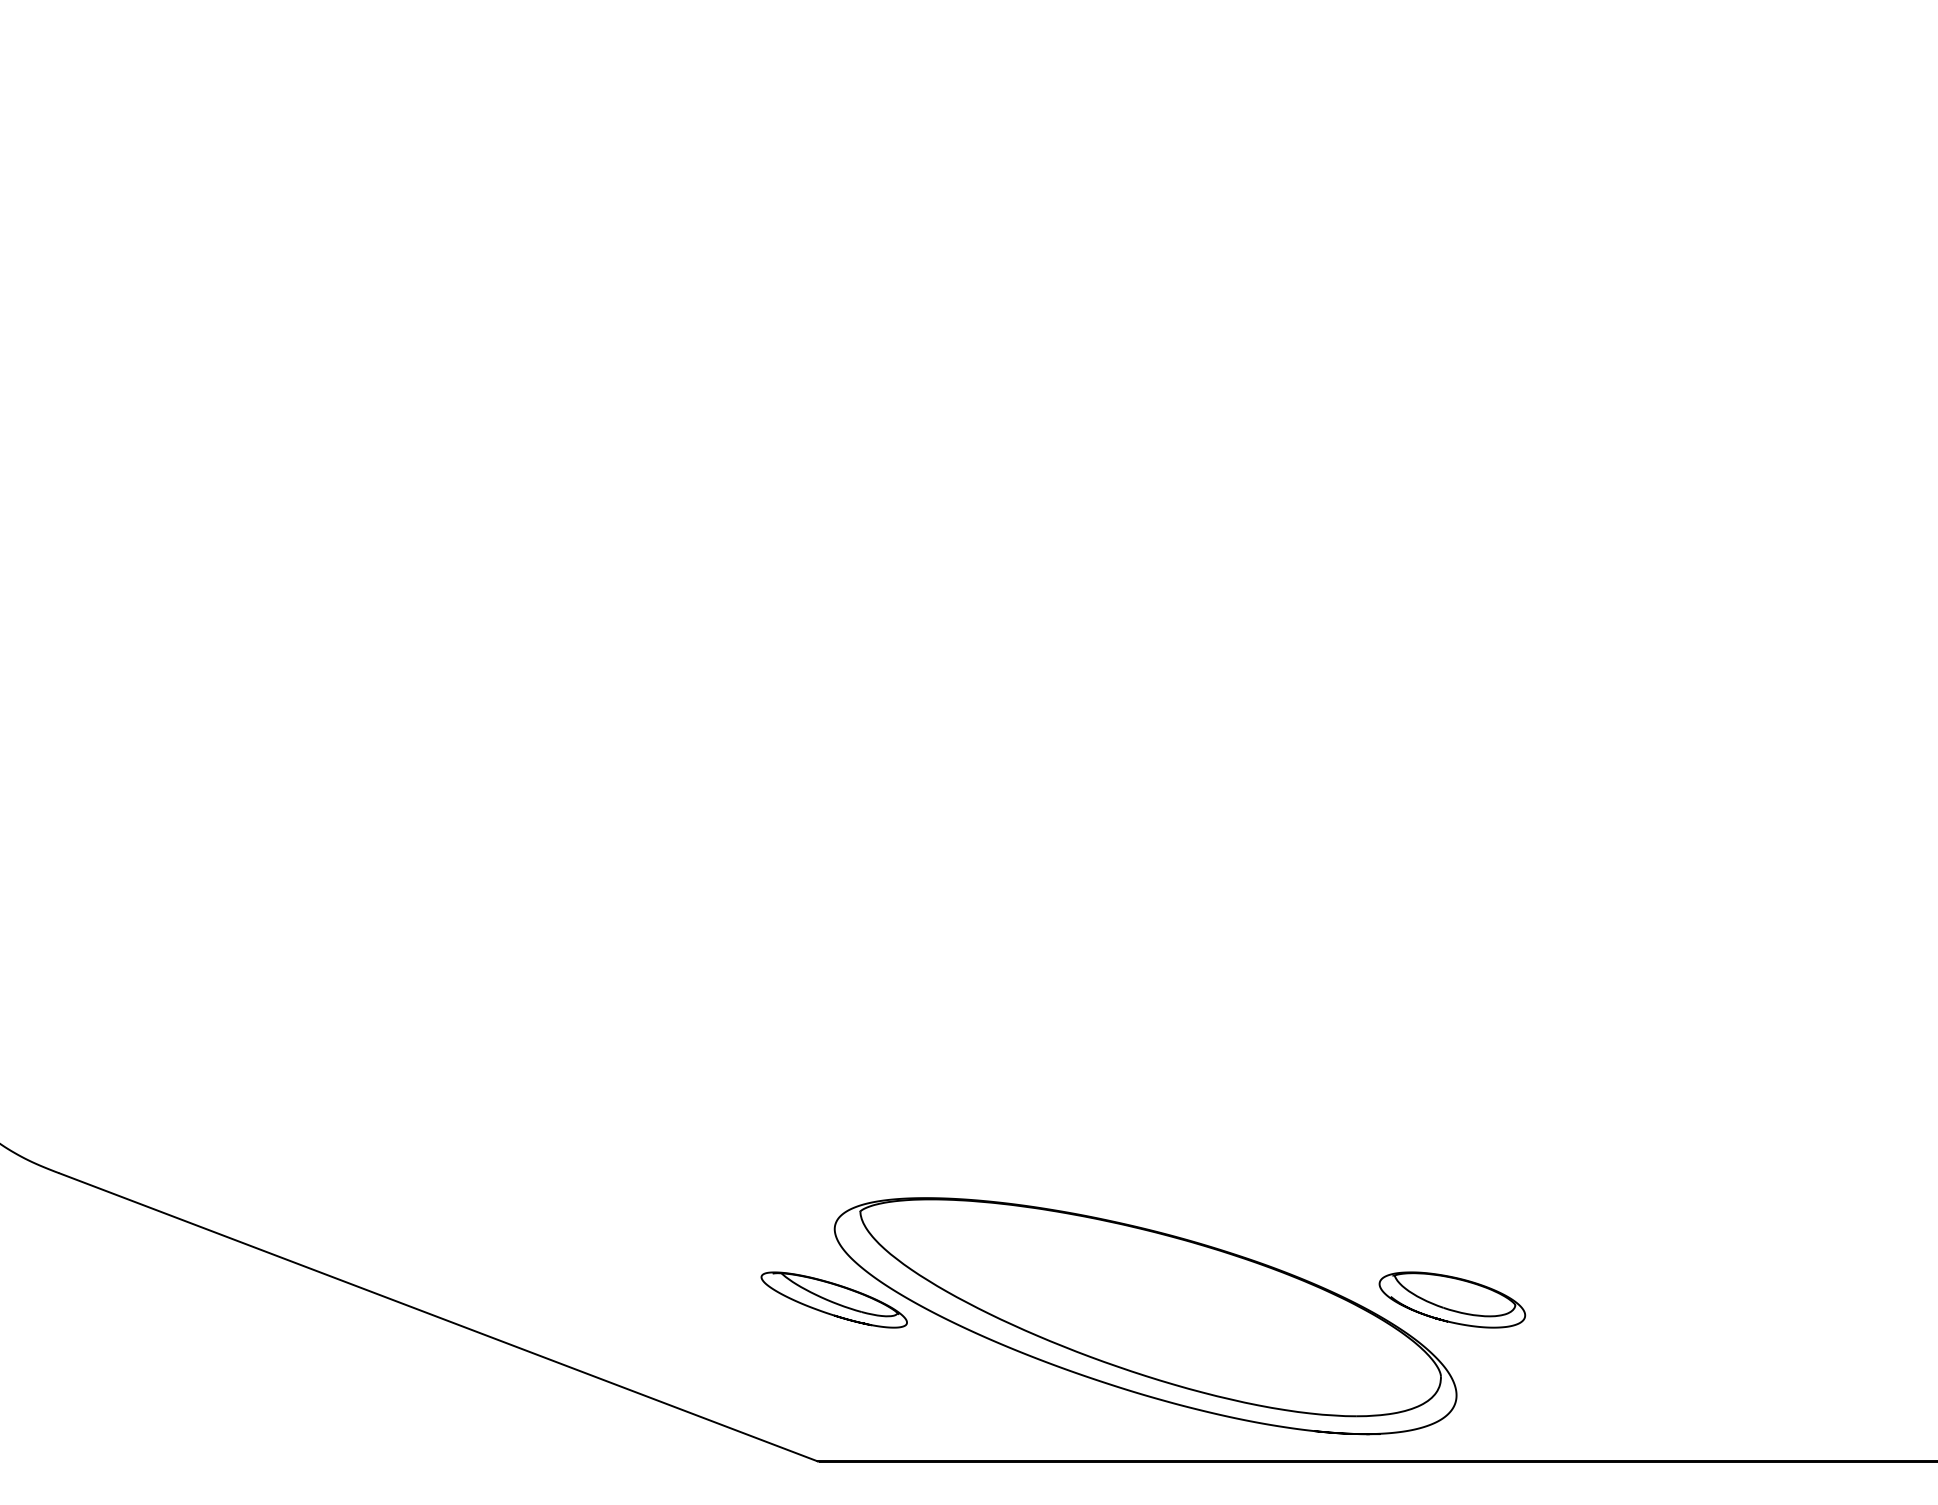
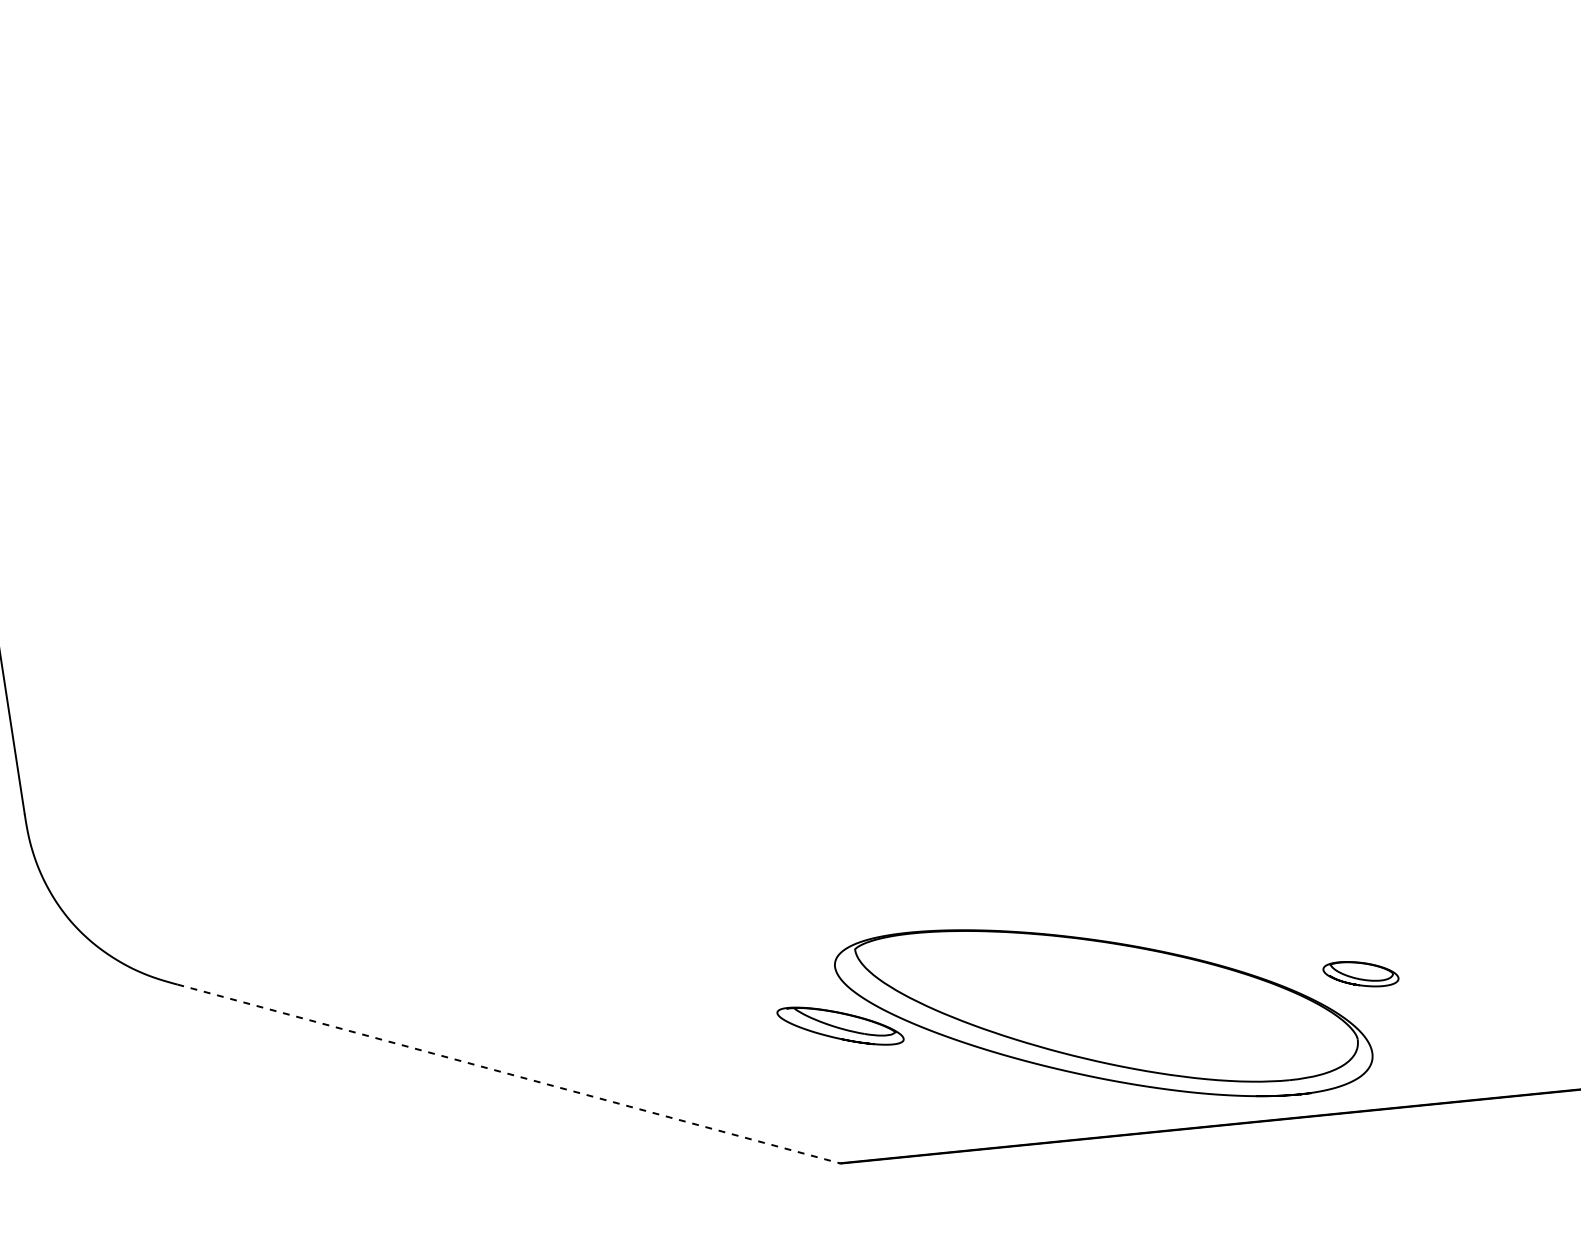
part: (1452, 1299) -> (1361, 973), size x0.6
line: (438, 1317) -> (508, 1074), solid -> dashed

